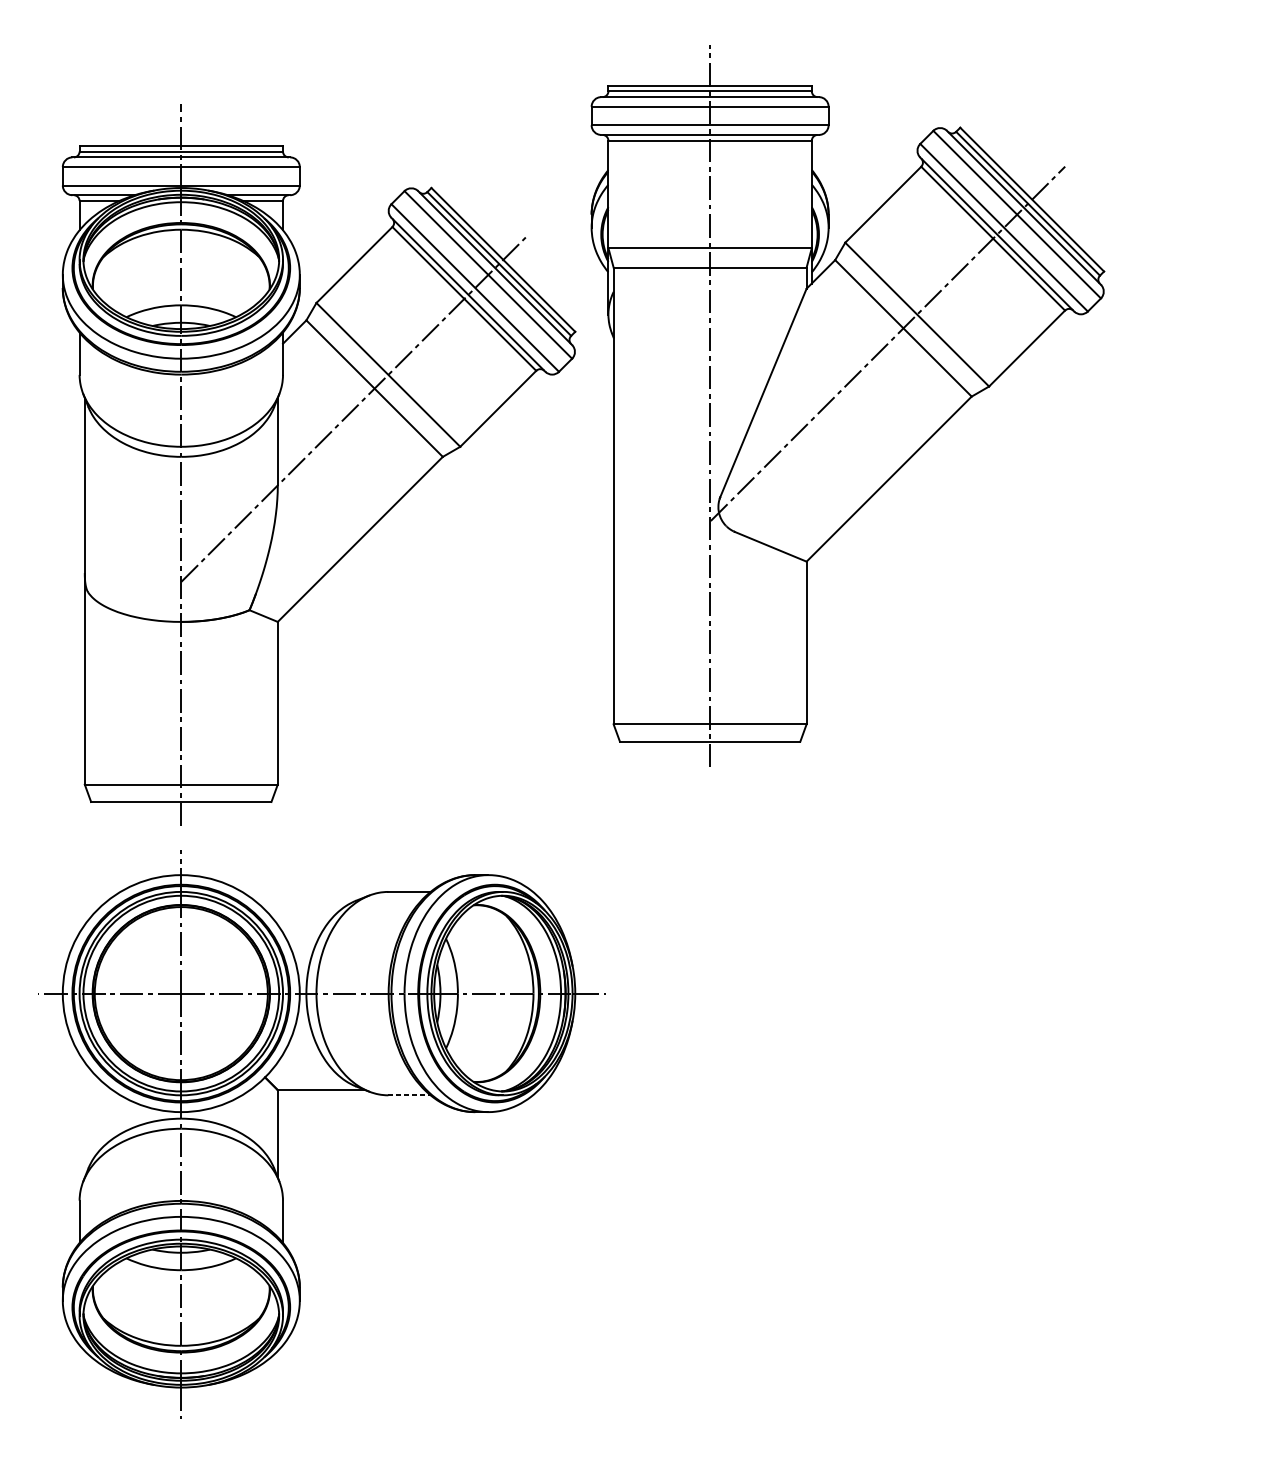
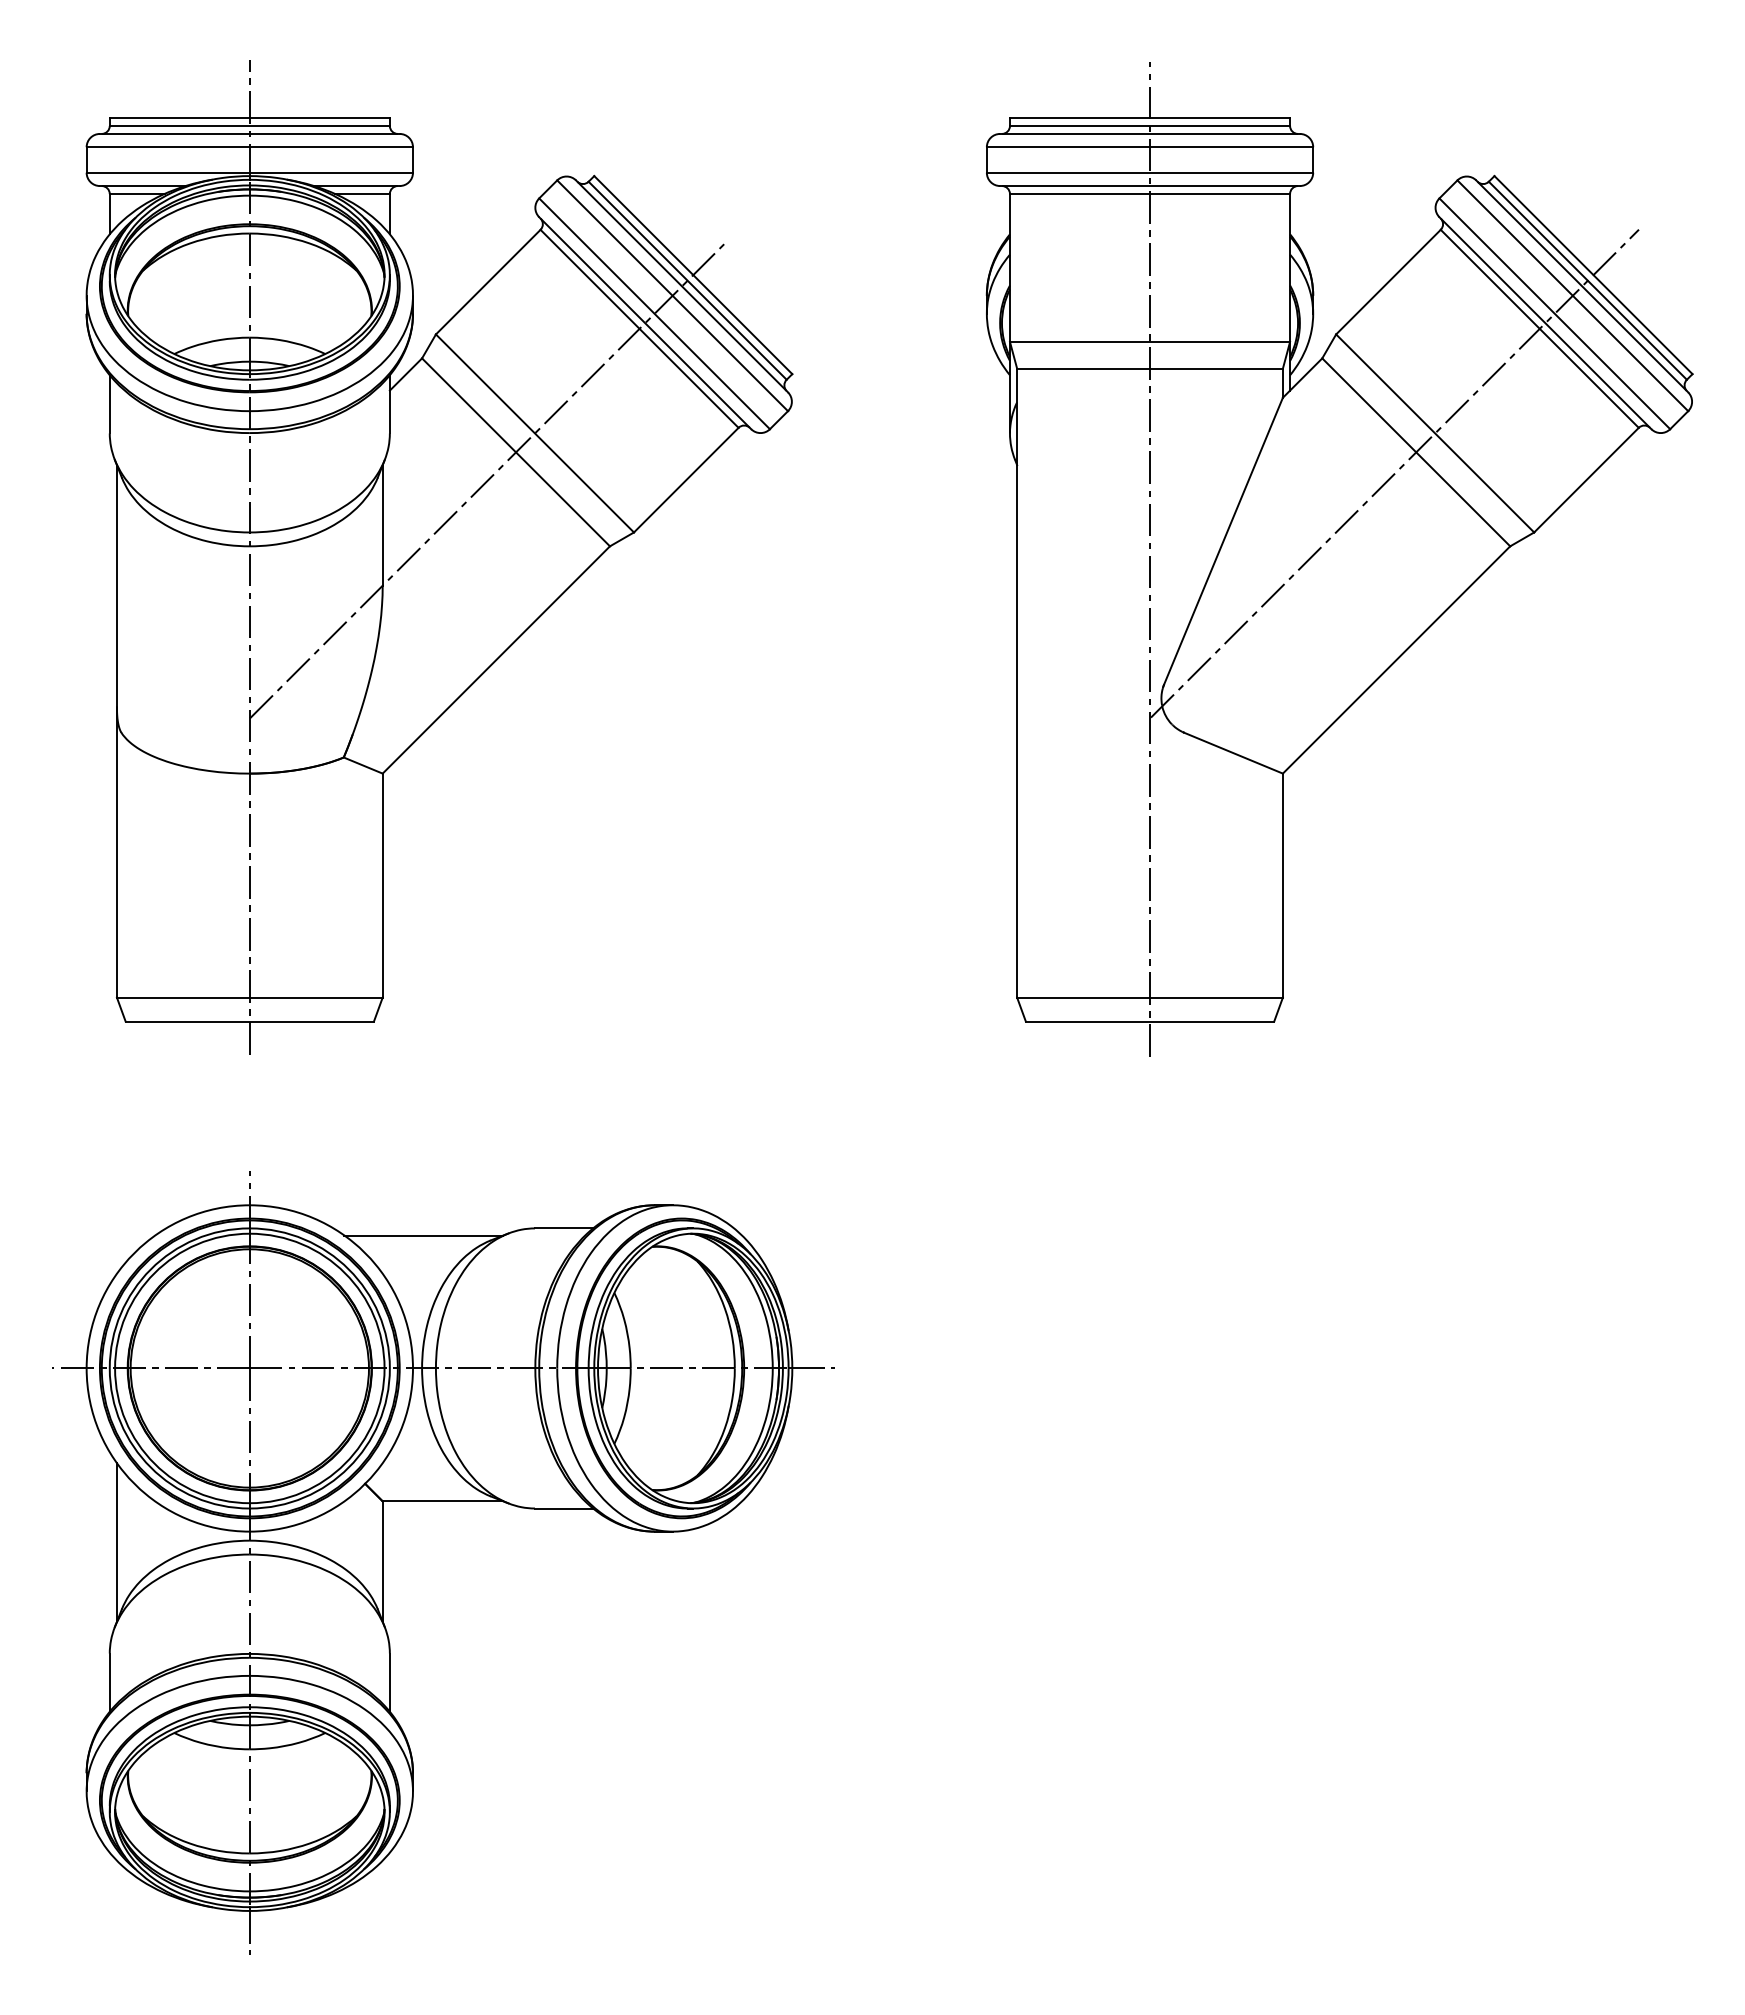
part: (847, 406) -> (1339, 559), moved
part: (319, 464) -> (439, 557), moved
line: (307, 897) -> (423, 1235), added
line: (409, 1095) -> (564, 1508), dashed -> solid
line: (84, 1120) -> (116, 1542), added

